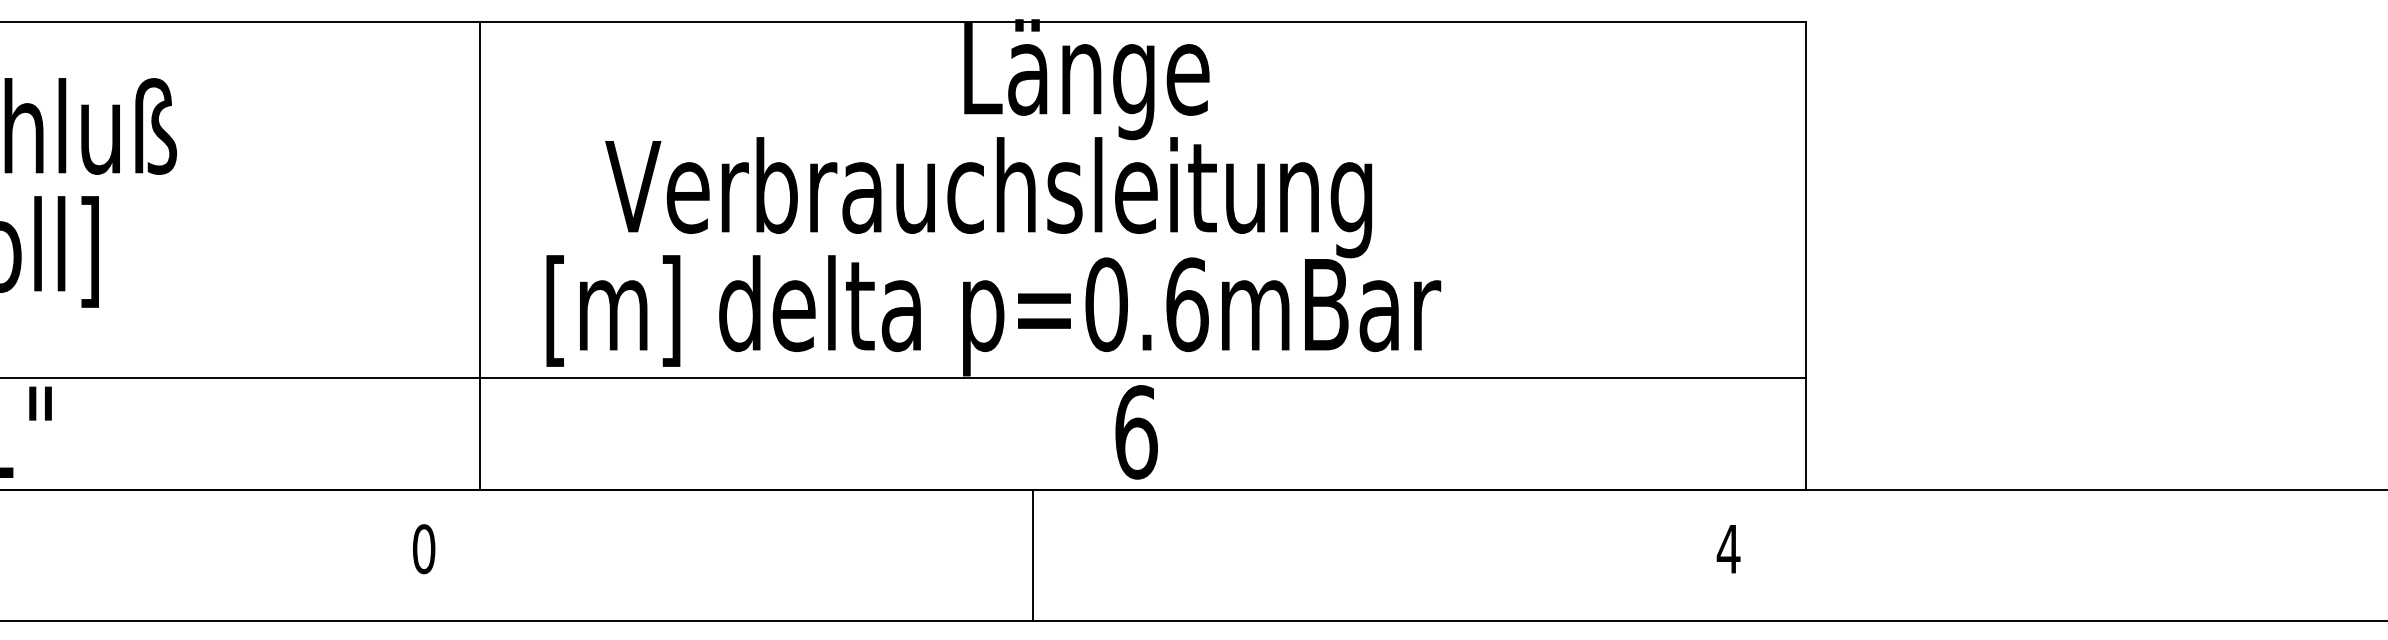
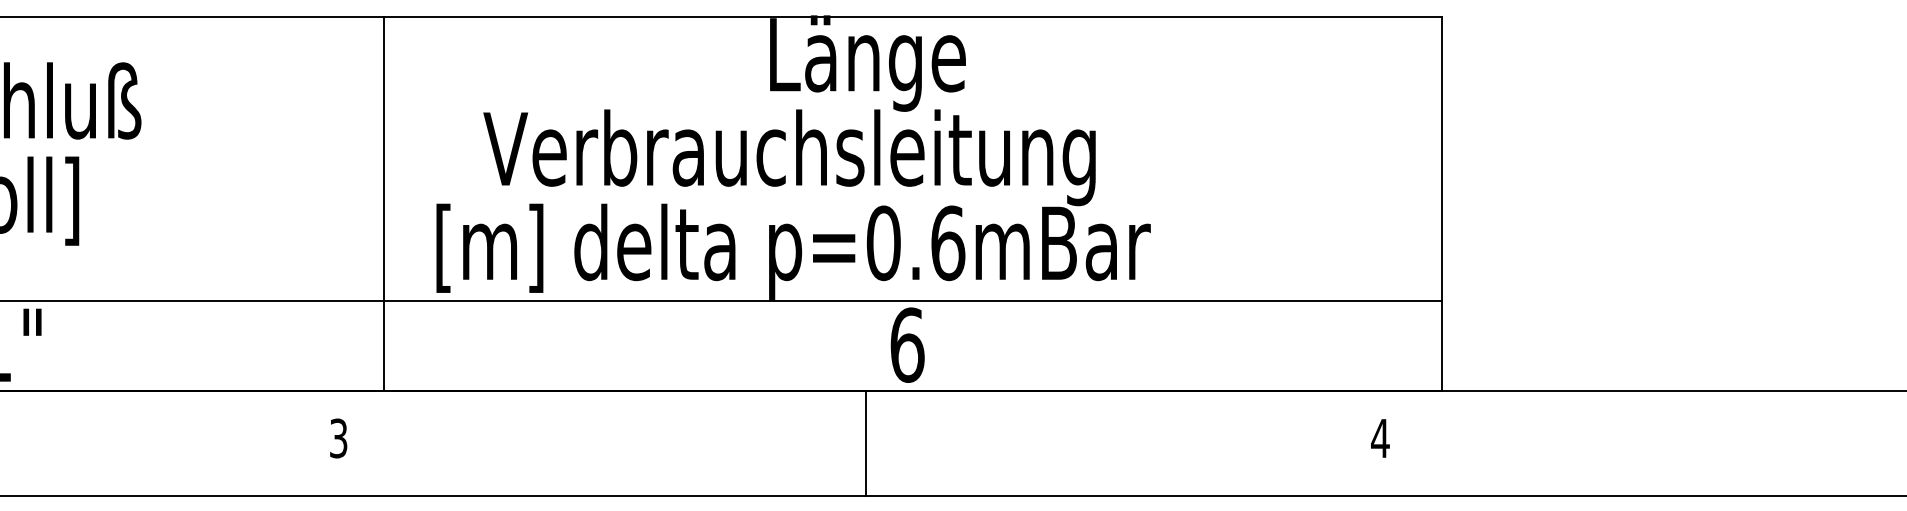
text: (423, 549) -> (338, 438), 0 -> 3
line: (1032, 555) -> (865, 443), moved

